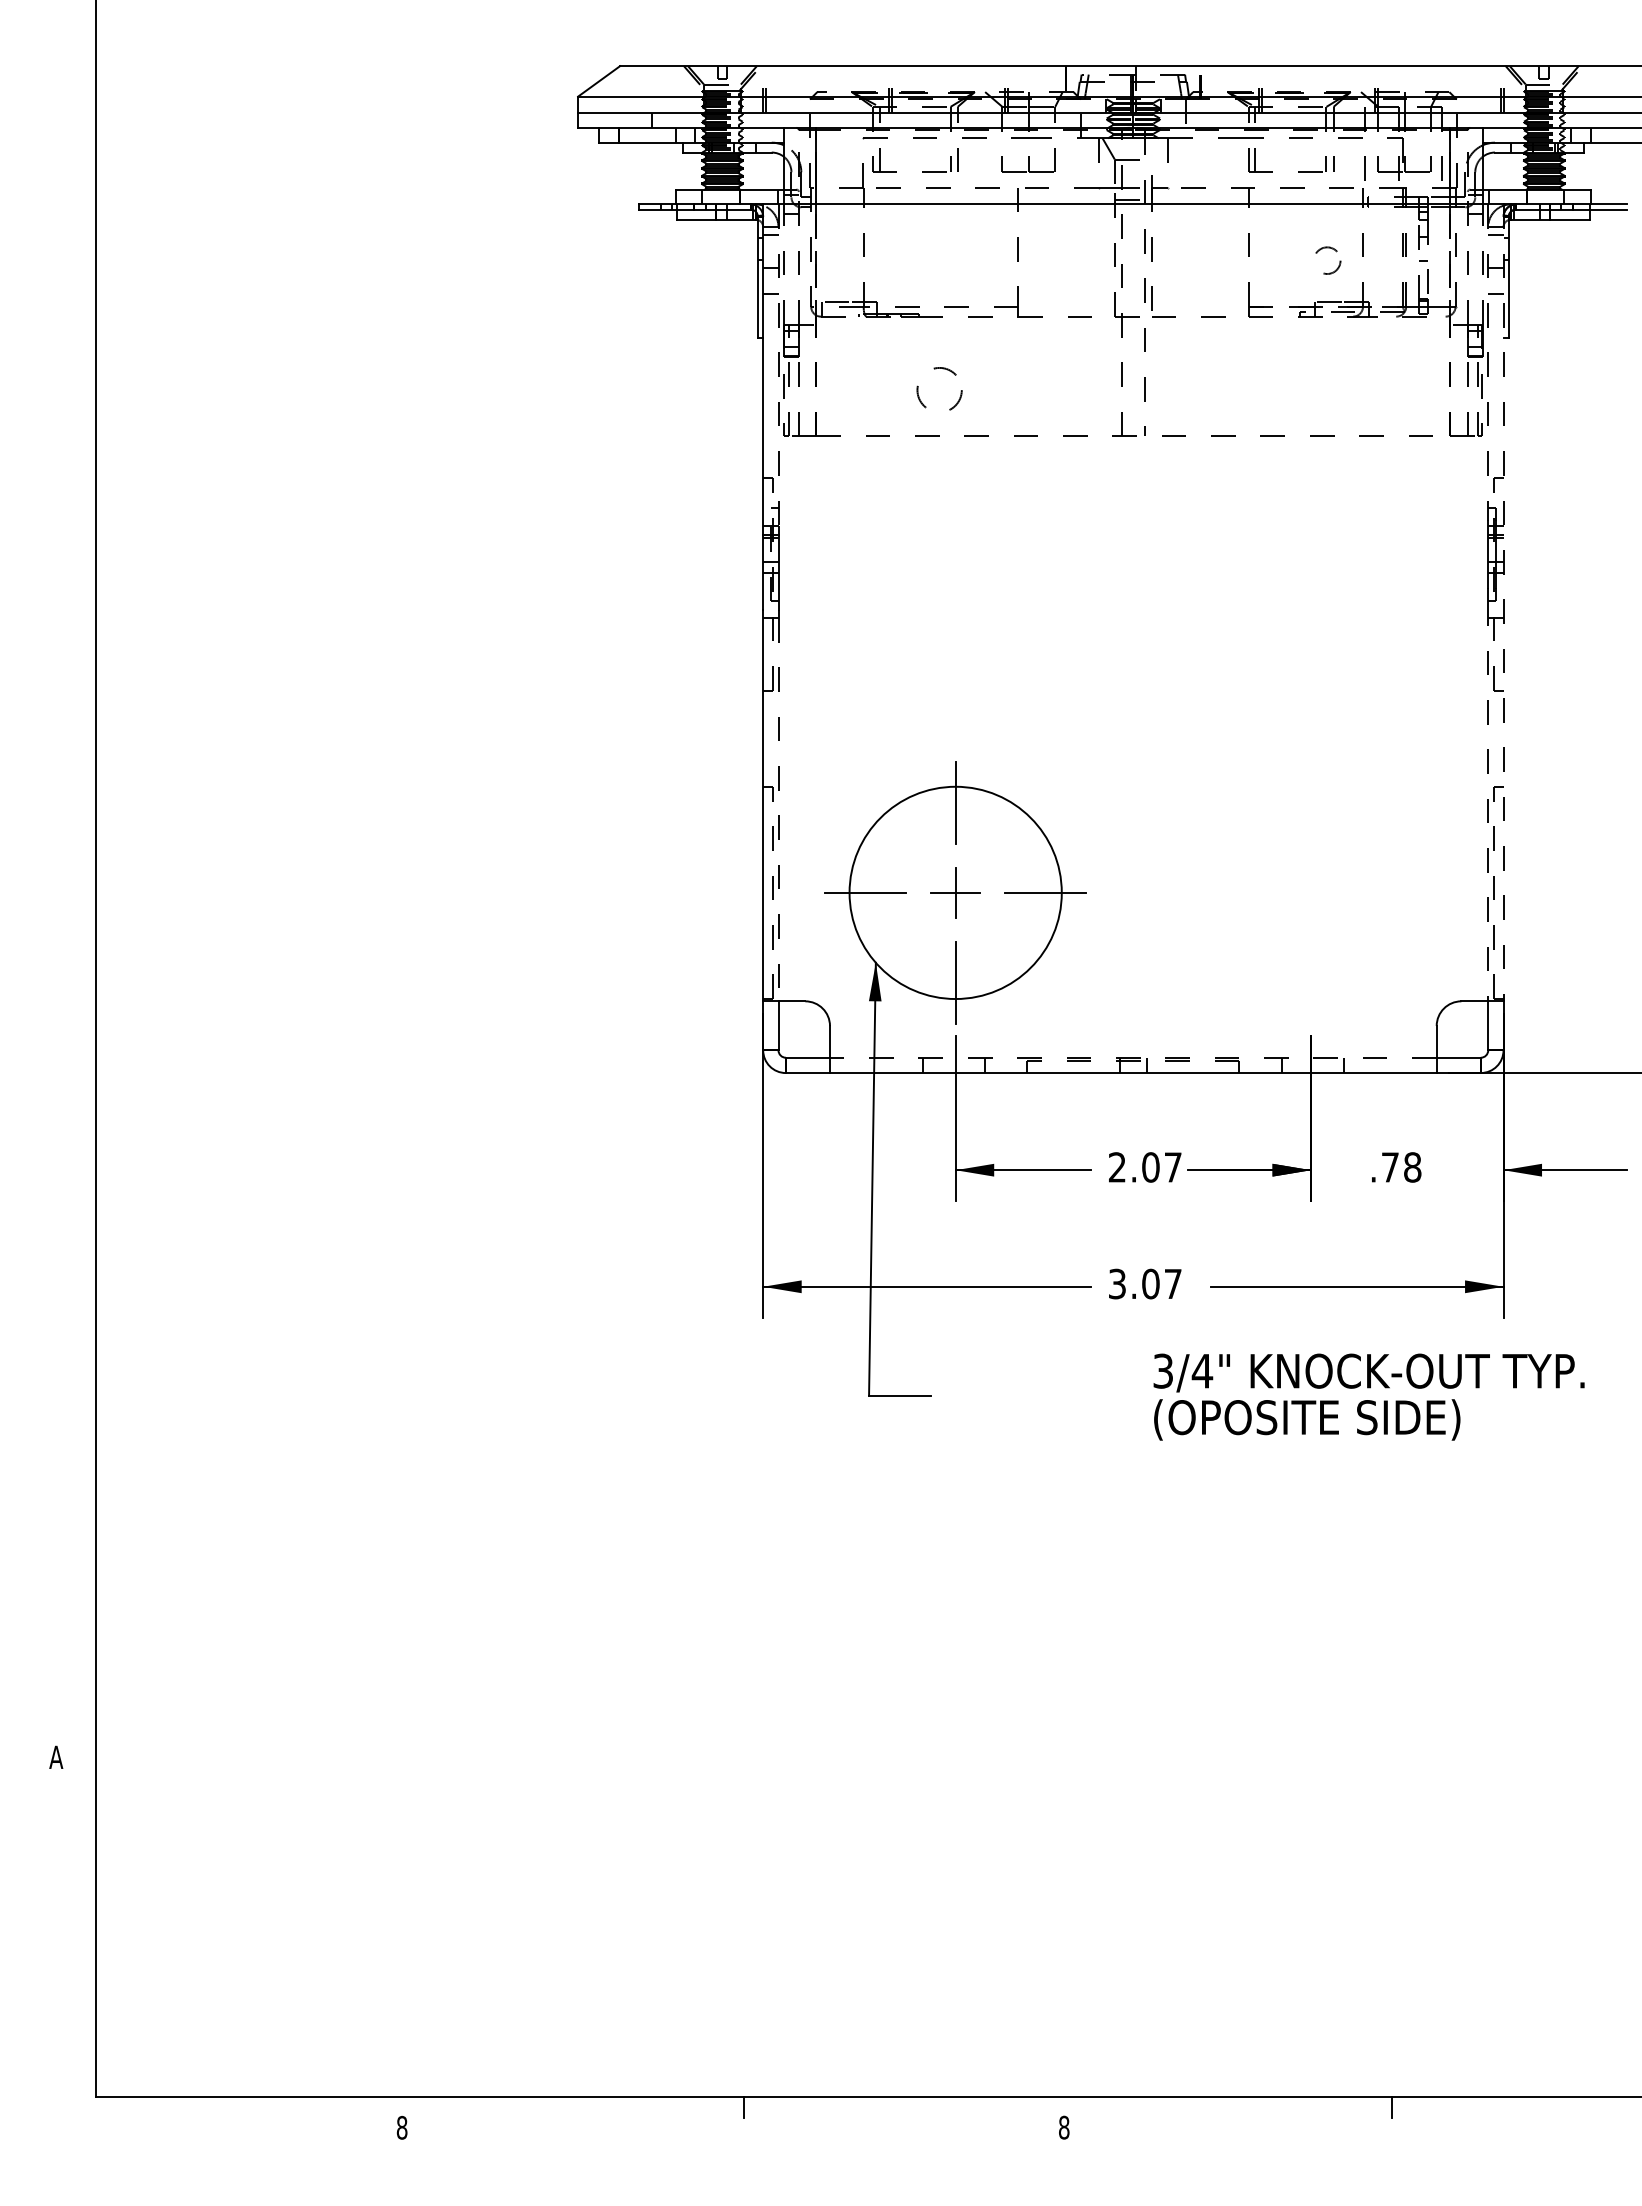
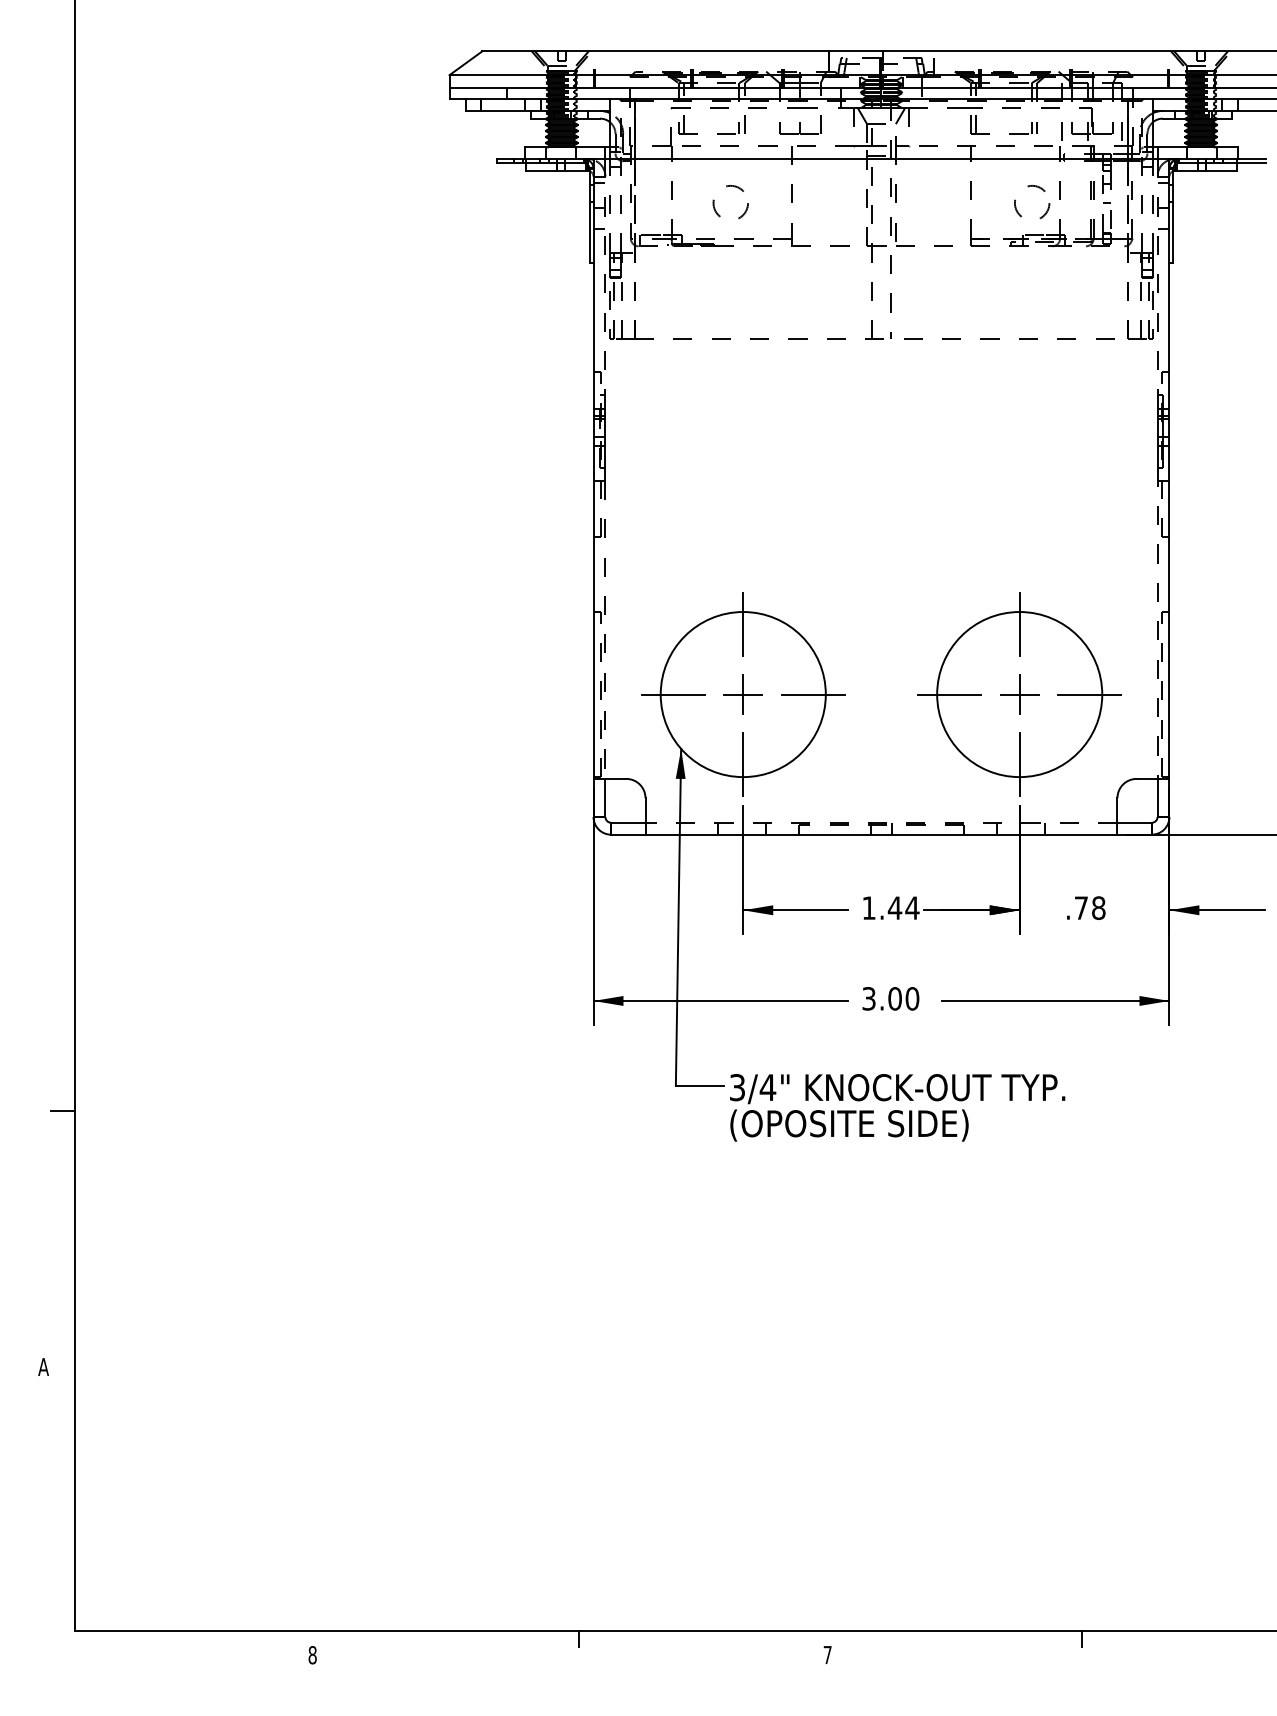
line: (1157, 148) -> (900, 115), added
circle: (1327, 259) -> (1032, 201), size x1.67
circle: (939, 388) -> (730, 201), moved
line: (1503, 603) -> (1169, 469), dashed -> solid
part: (1310, 892) -> (1019, 694), added
text: (1145, 1167) -> (890, 908), 2.07 -> 1.44
text: (1173, 1283) -> (912, 998), 3.07 -> 3.00
text: (1368, 1396) -> (897, 1107), moved
line: (80, 1428) -> (62, 1111), added
text: (1064, 2127) -> (827, 1654), 8 -> 7

